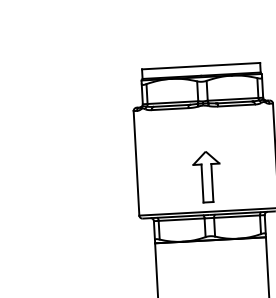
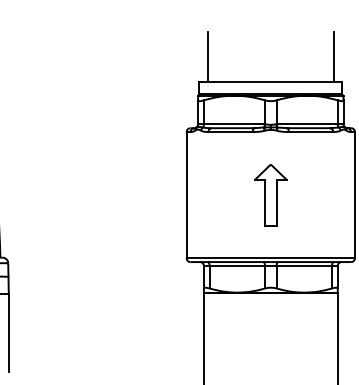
line: (251, 42) -> (333, 56), added
line: (147, 47) -> (207, 56), added
part: (206, 177) -> (270, 195), moved

